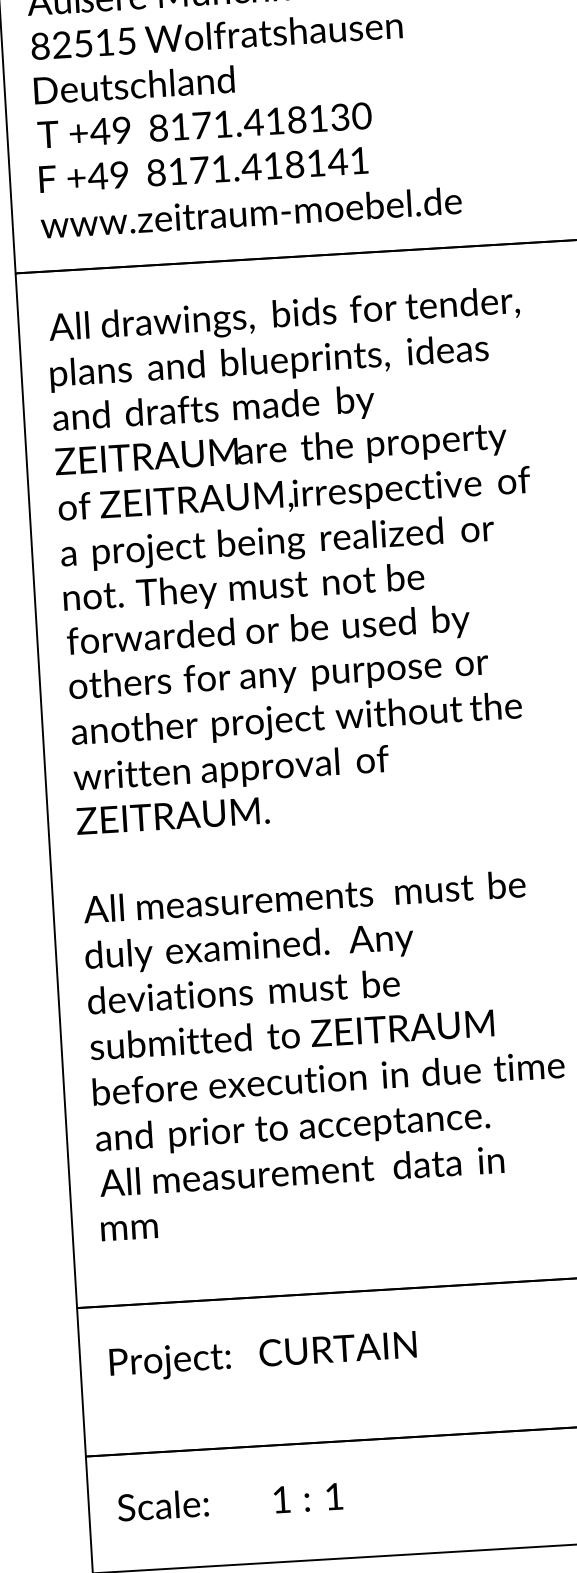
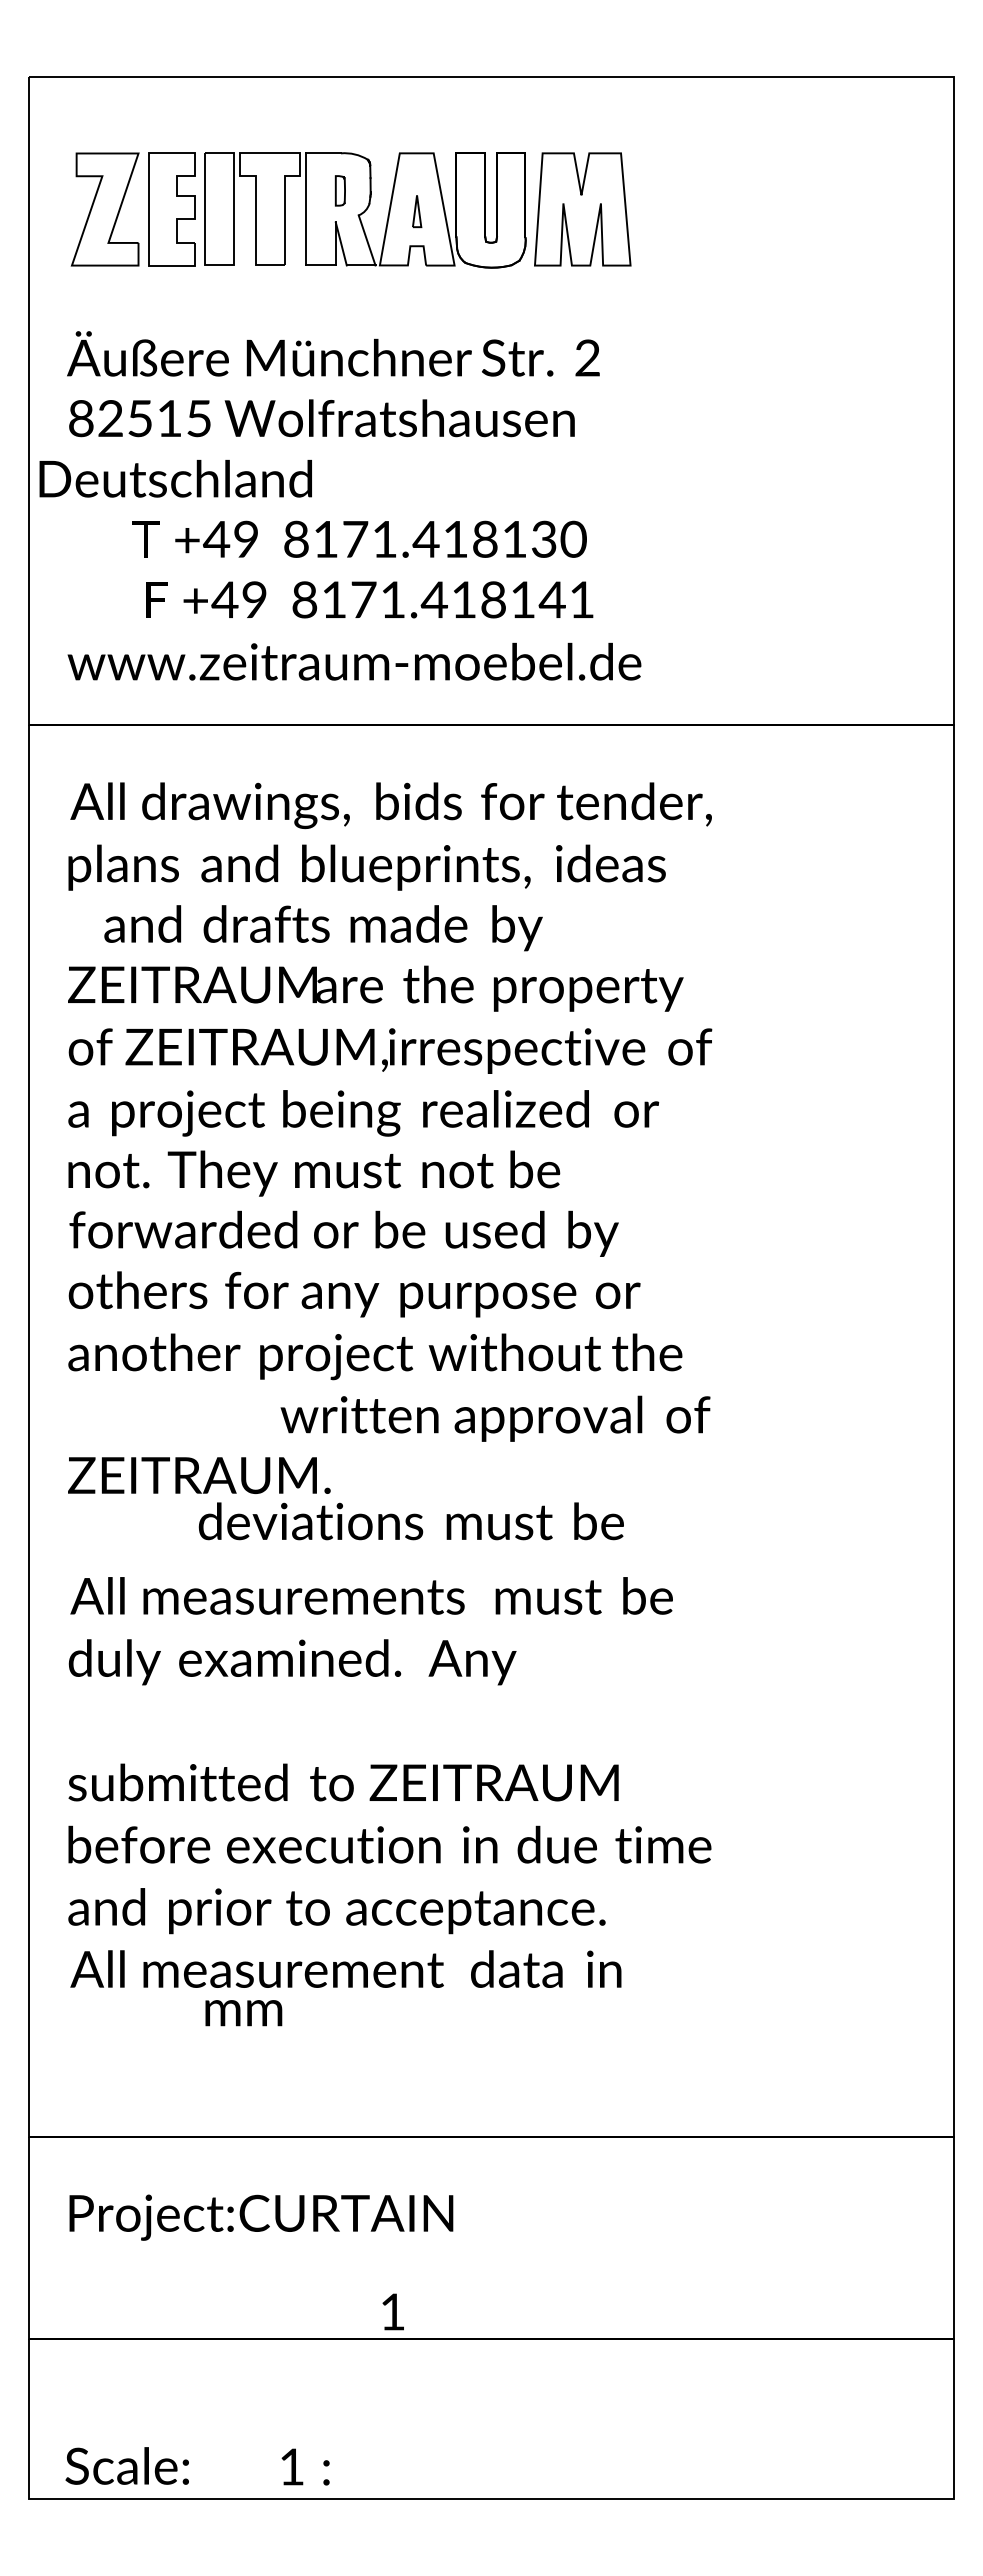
text: (134, 84) -> (175, 478), moved
text: (204, 124) -> (359, 538), moved
text: (203, 169) -> (369, 599), moved
text: (213, 411) -> (323, 928), moved
text: (231, 770) -> (495, 1418), moved
text: (243, 991) -> (410, 1521), moved
text: (129, 1230) -> (243, 2013), moved
text: (337, 1348) -> (346, 2212), moved
text: (334, 1496) -> (392, 2311), moved
text: (291, 1498) -> (305, 2466), moved
text: (162, 1505) -> (126, 2465), moved

